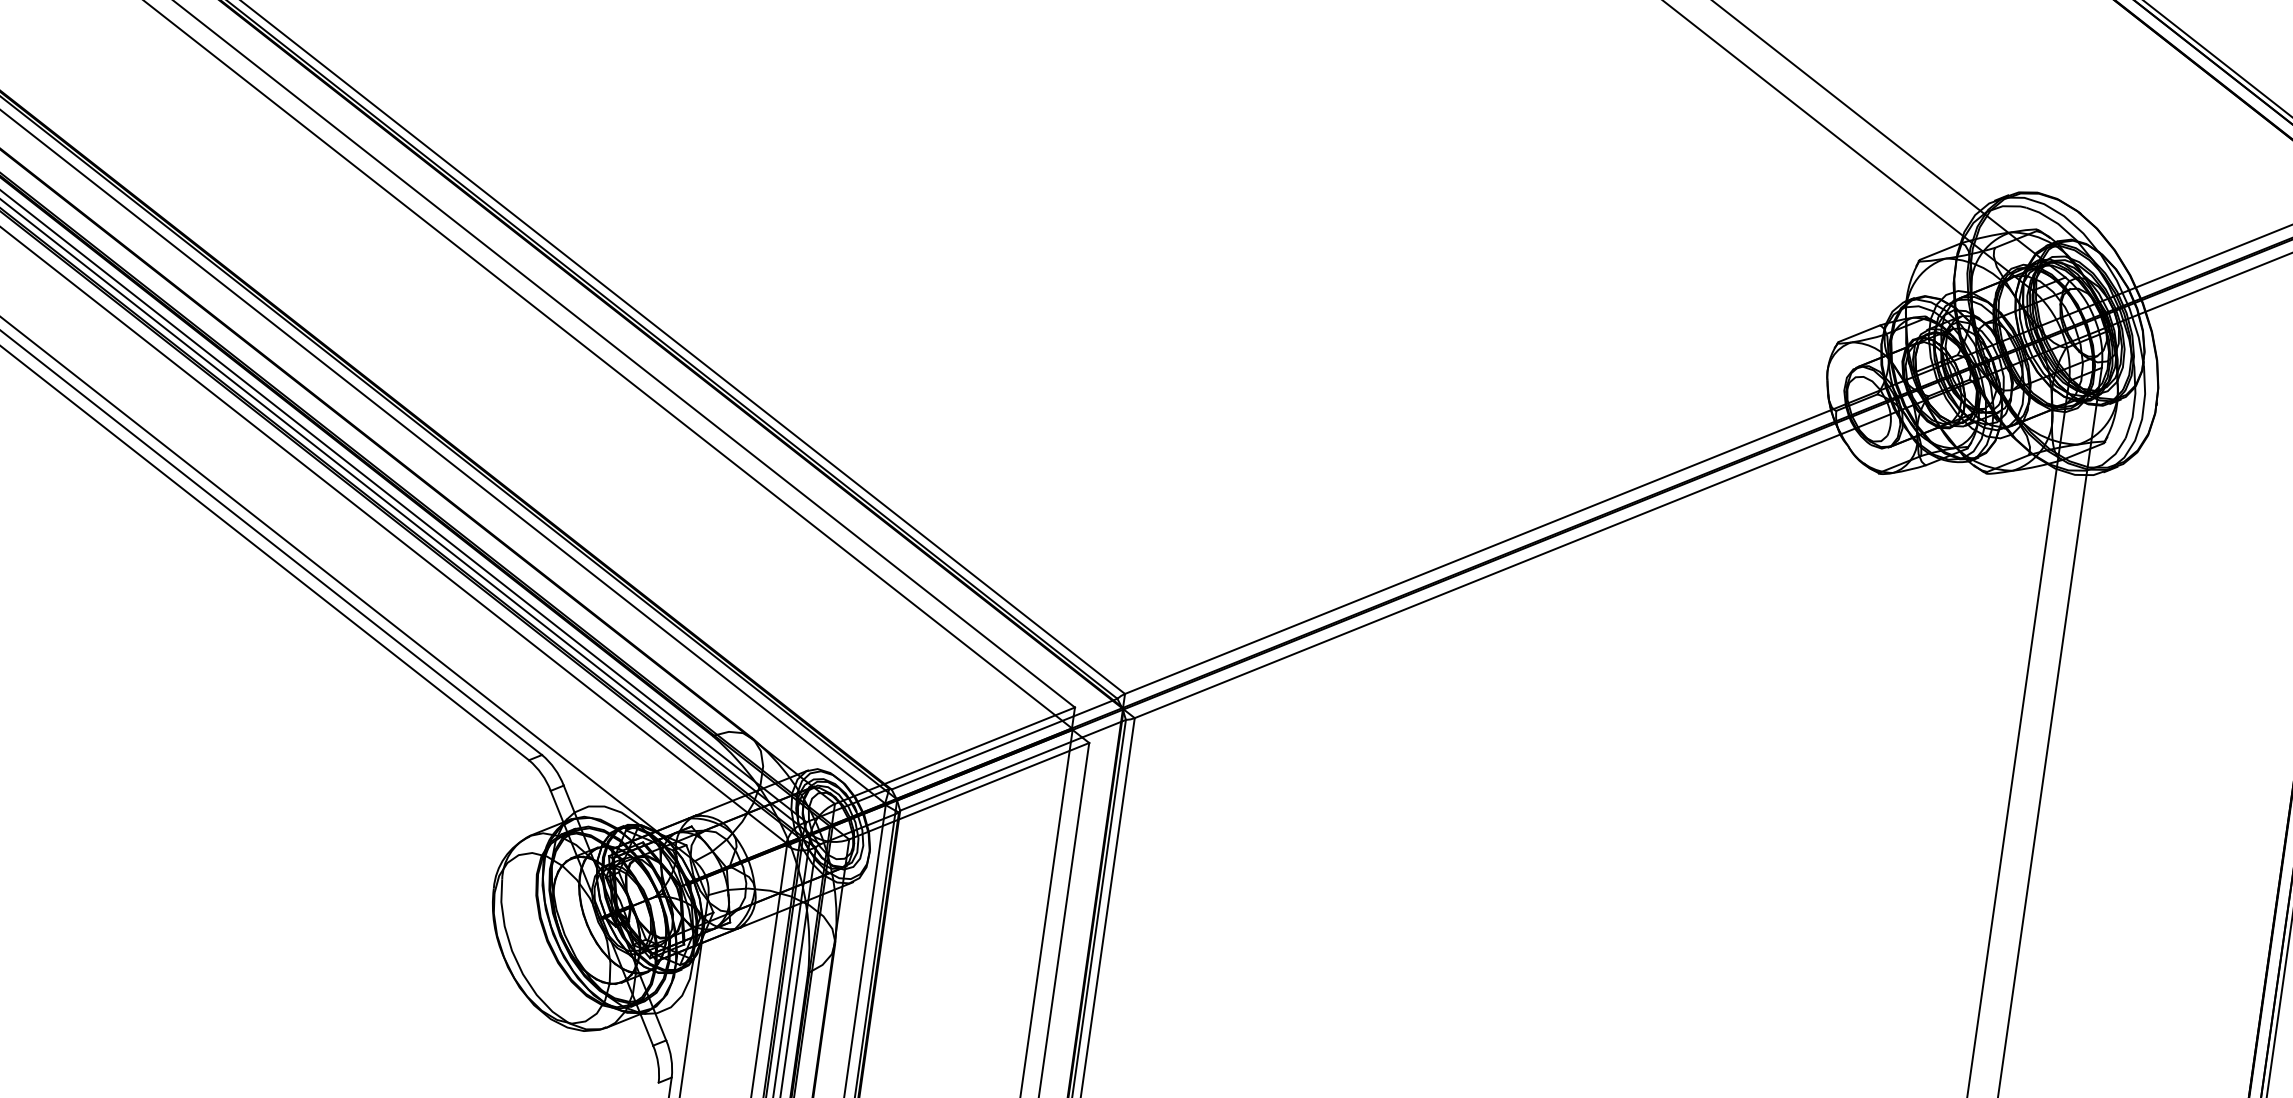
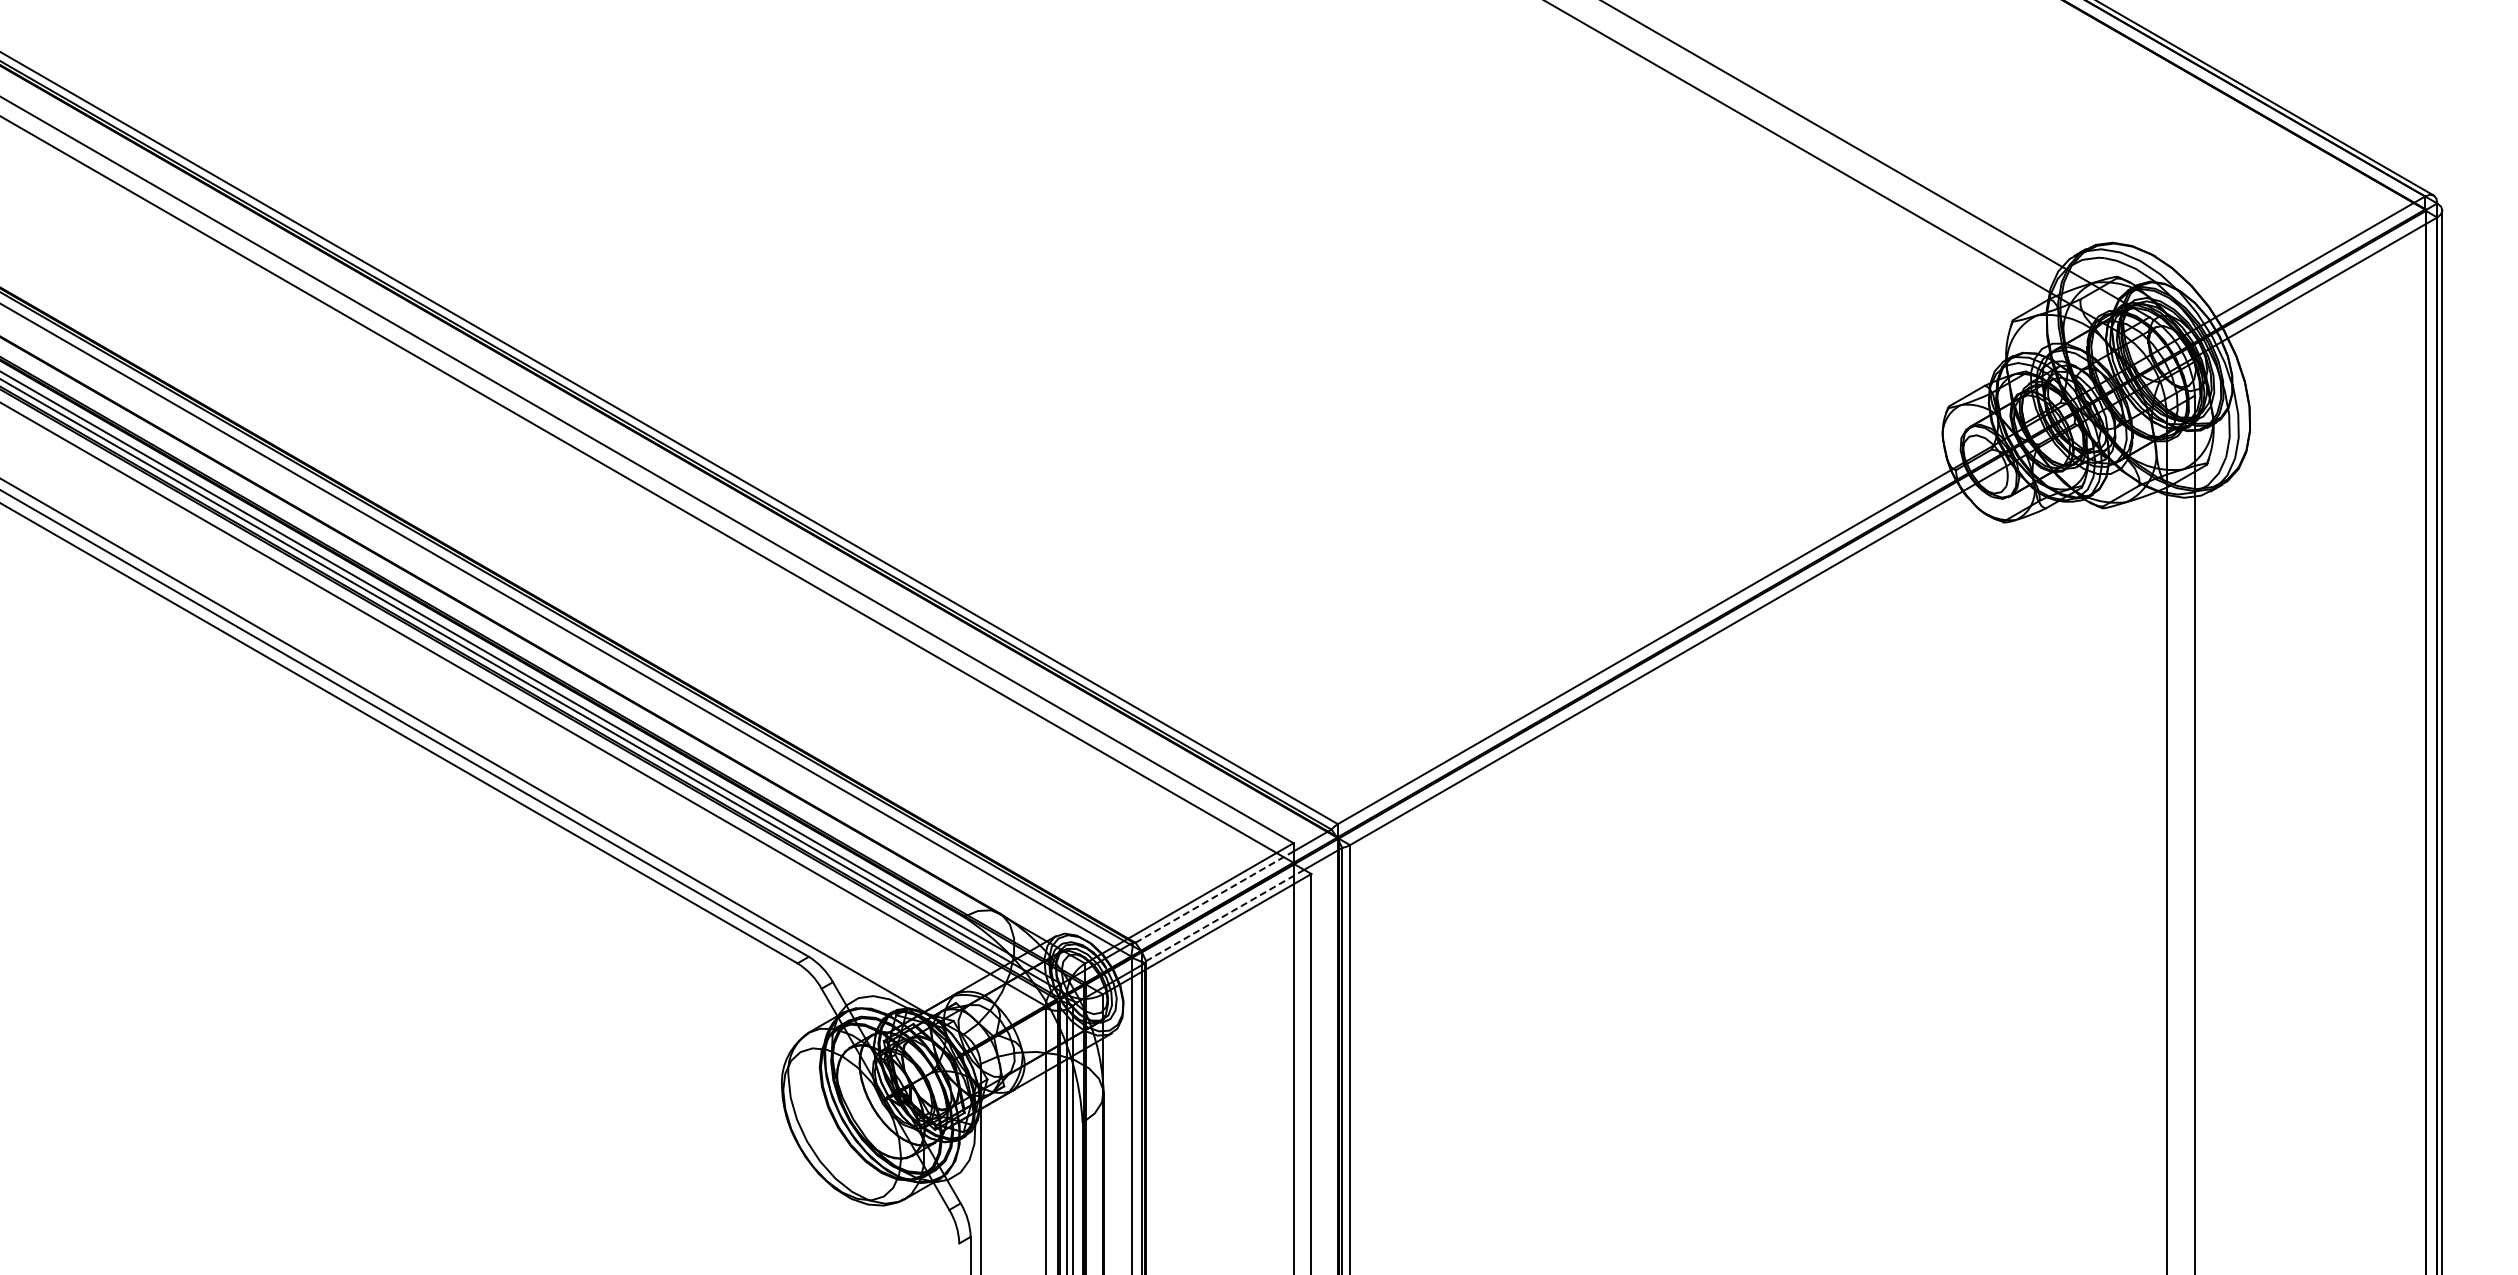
line: (982, 752) -> (1214, 896), solid -> dashed
line: (990, 773) -> (1224, 915), solid -> dashed

